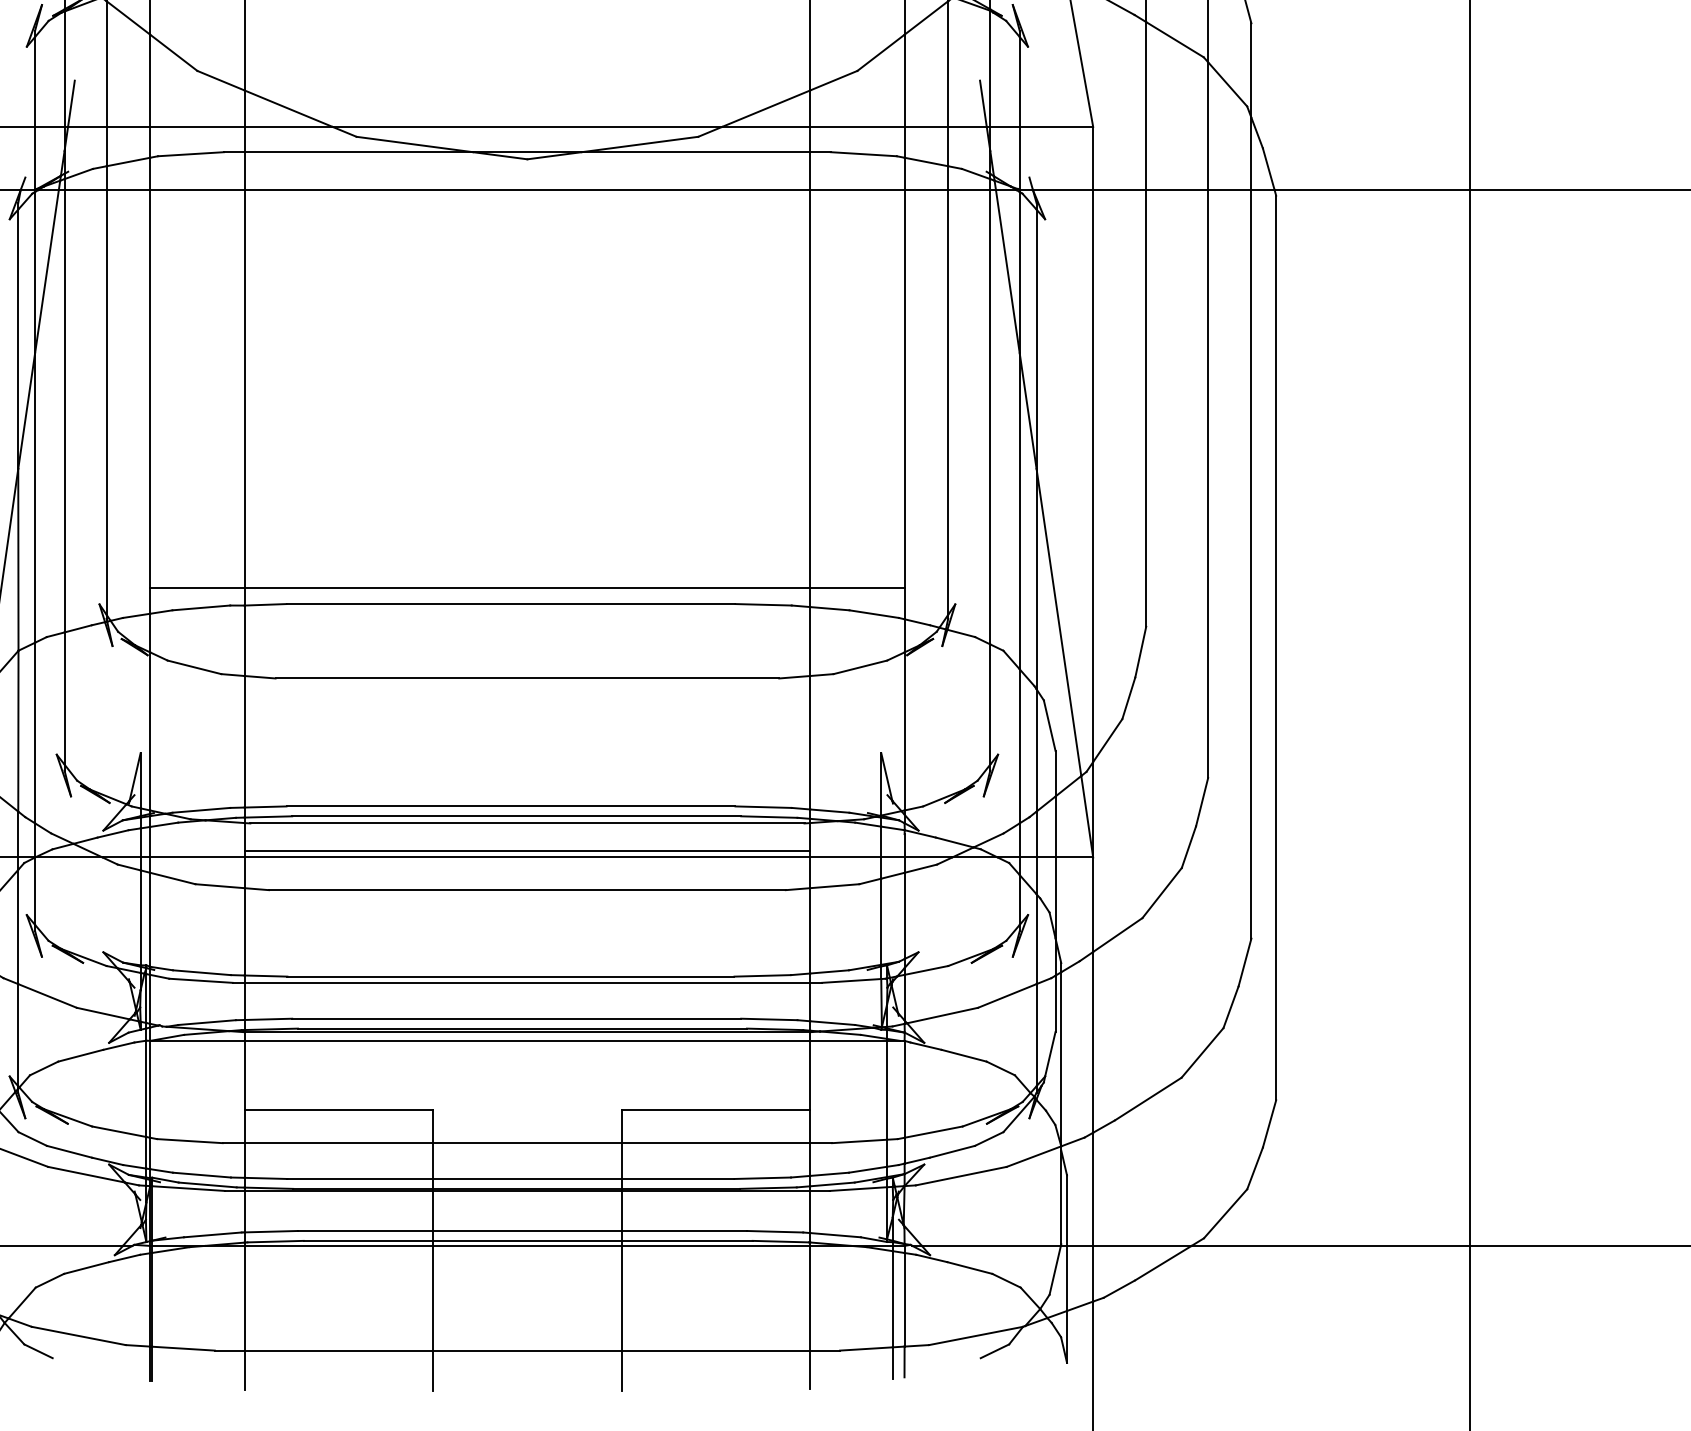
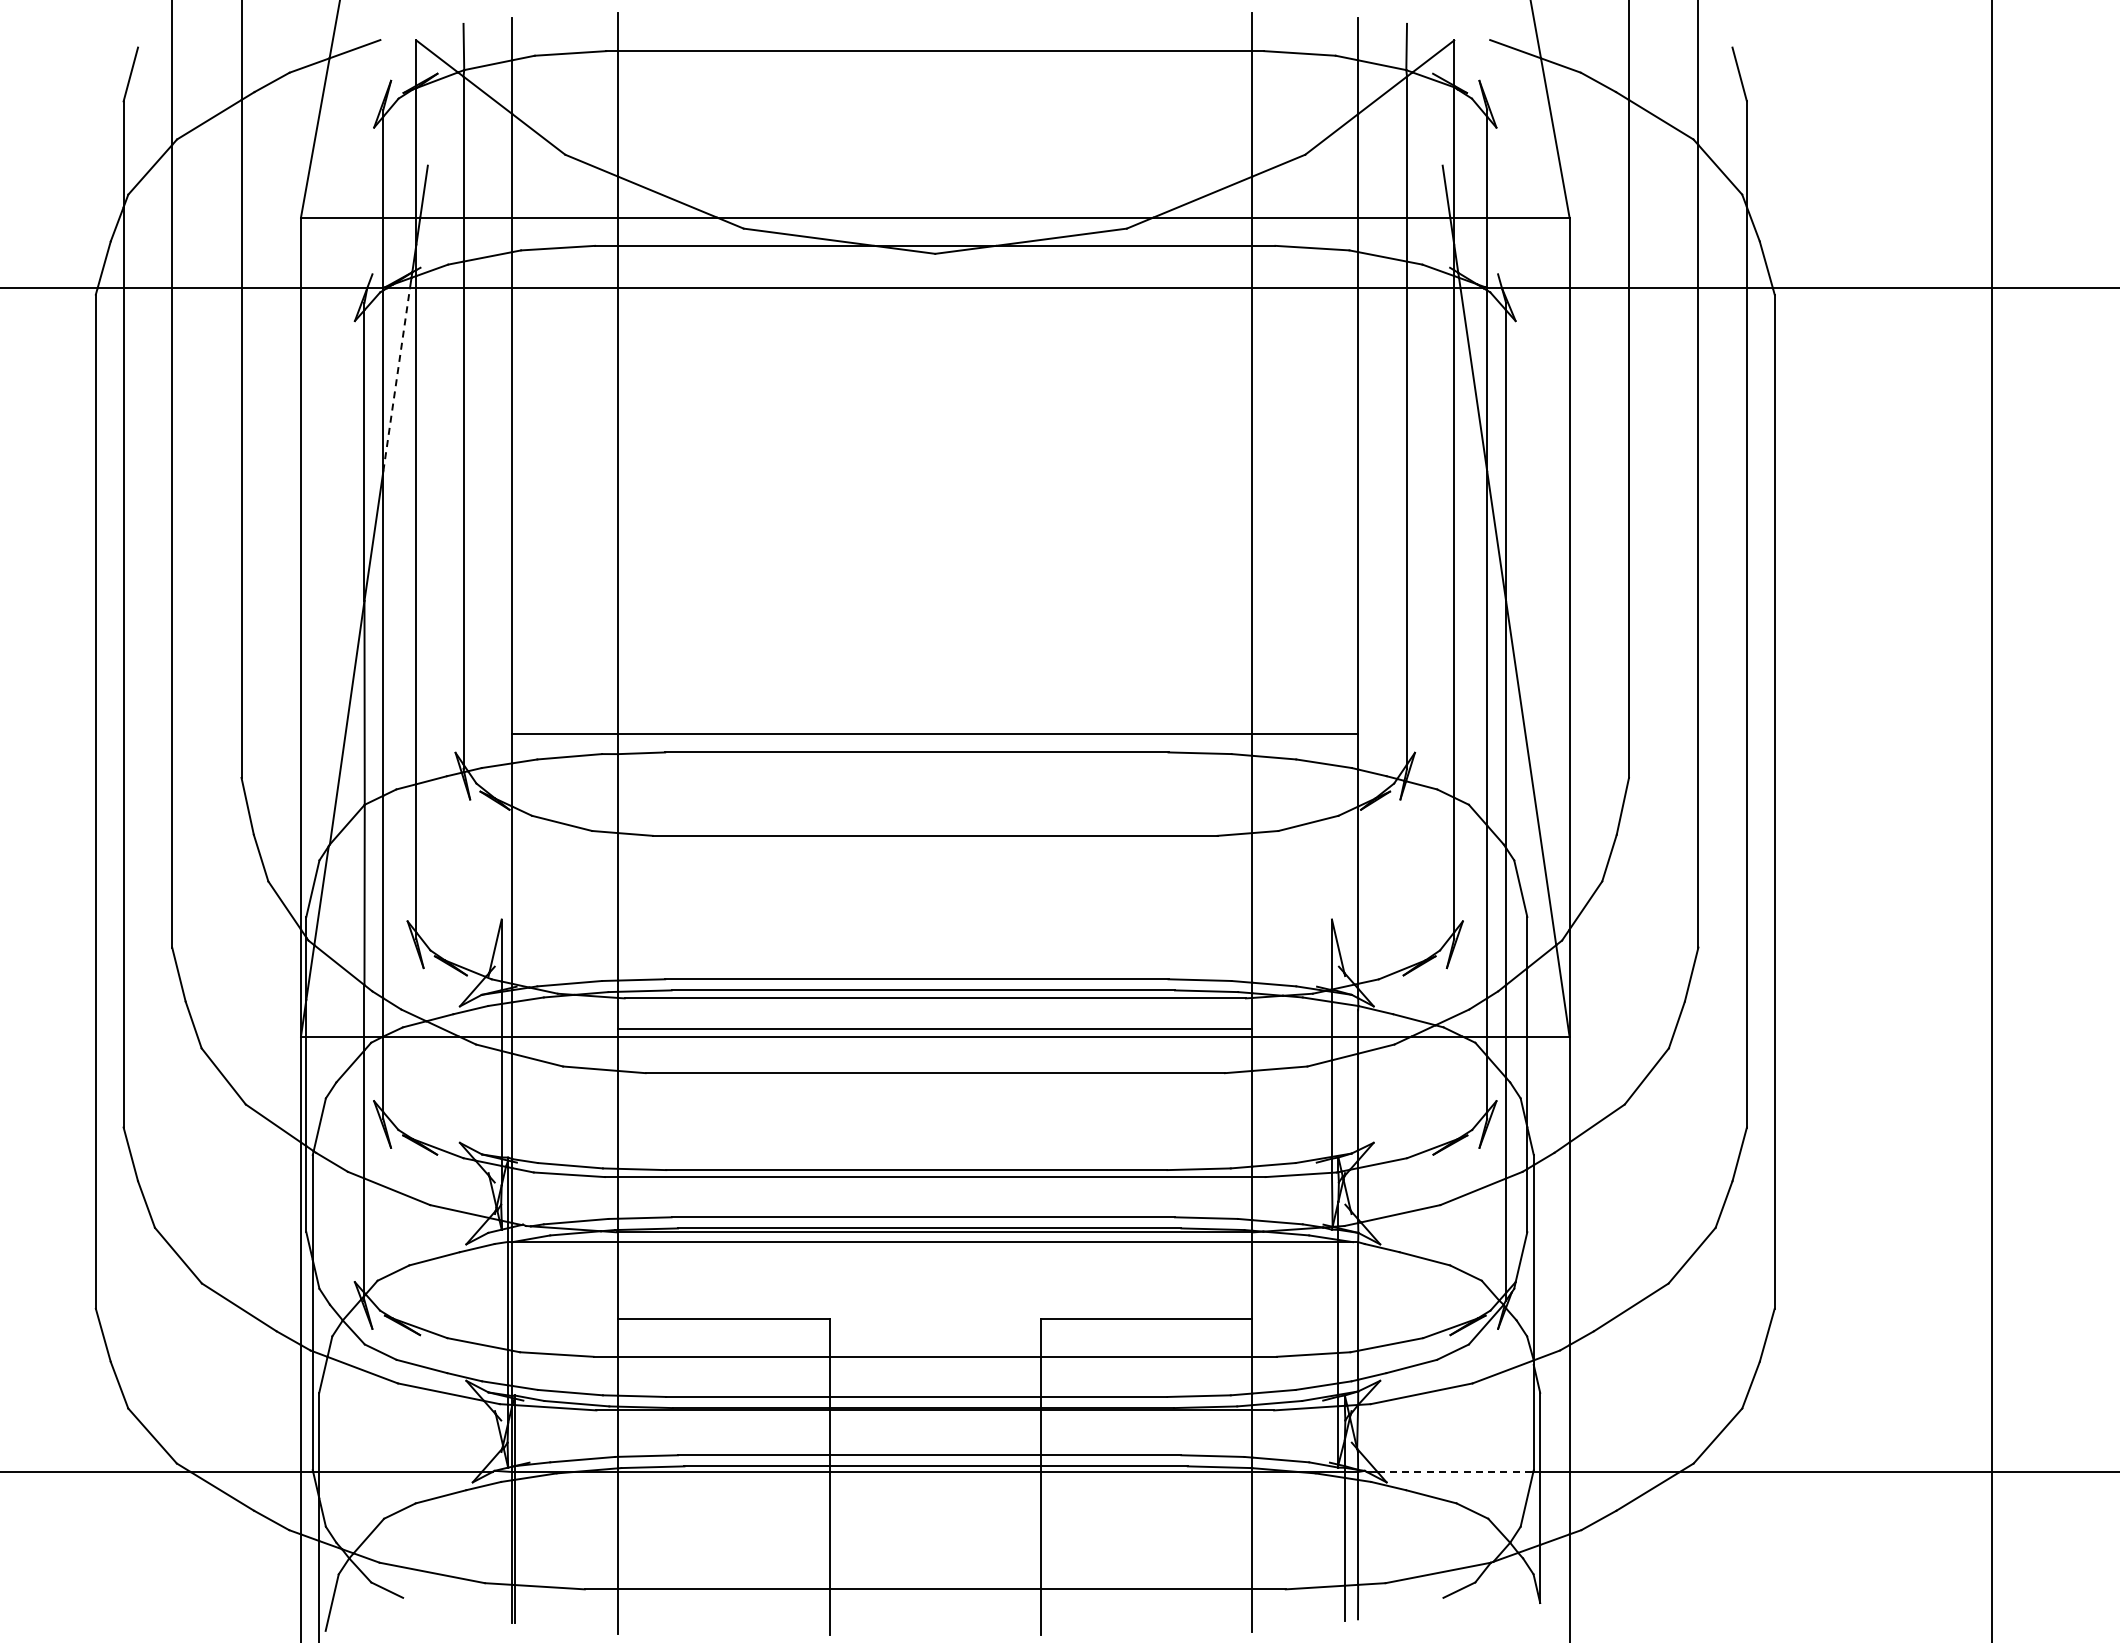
line: (46, 271) -> (396, 379), solid -> dashed
line: (991, 1246) -> (1455, 1472), solid -> dashed

